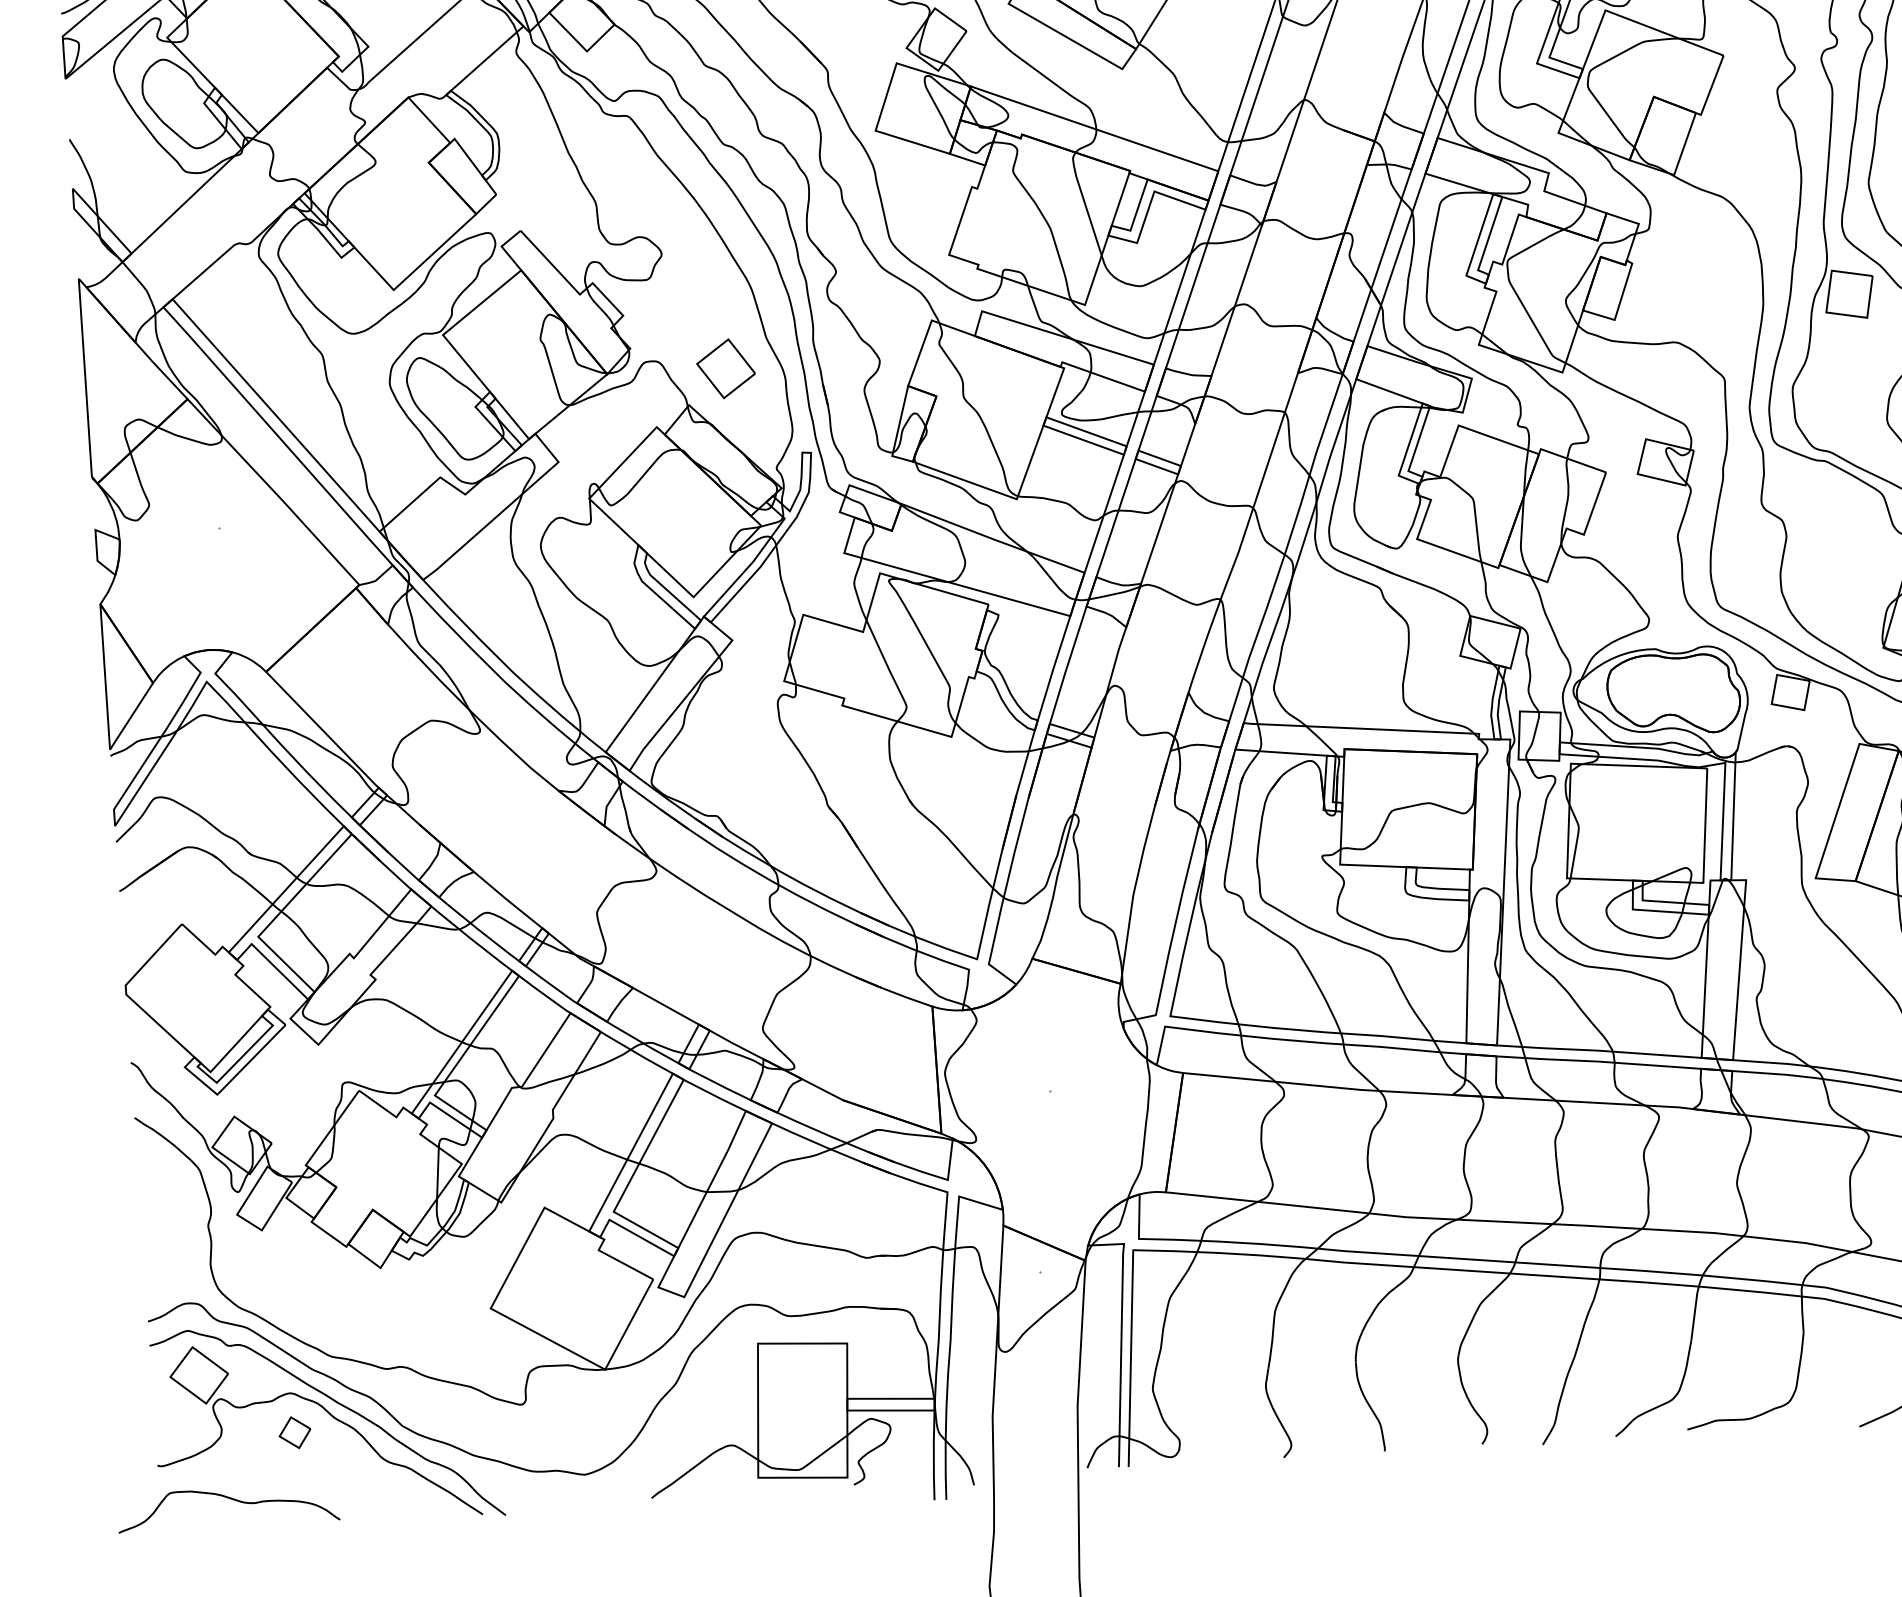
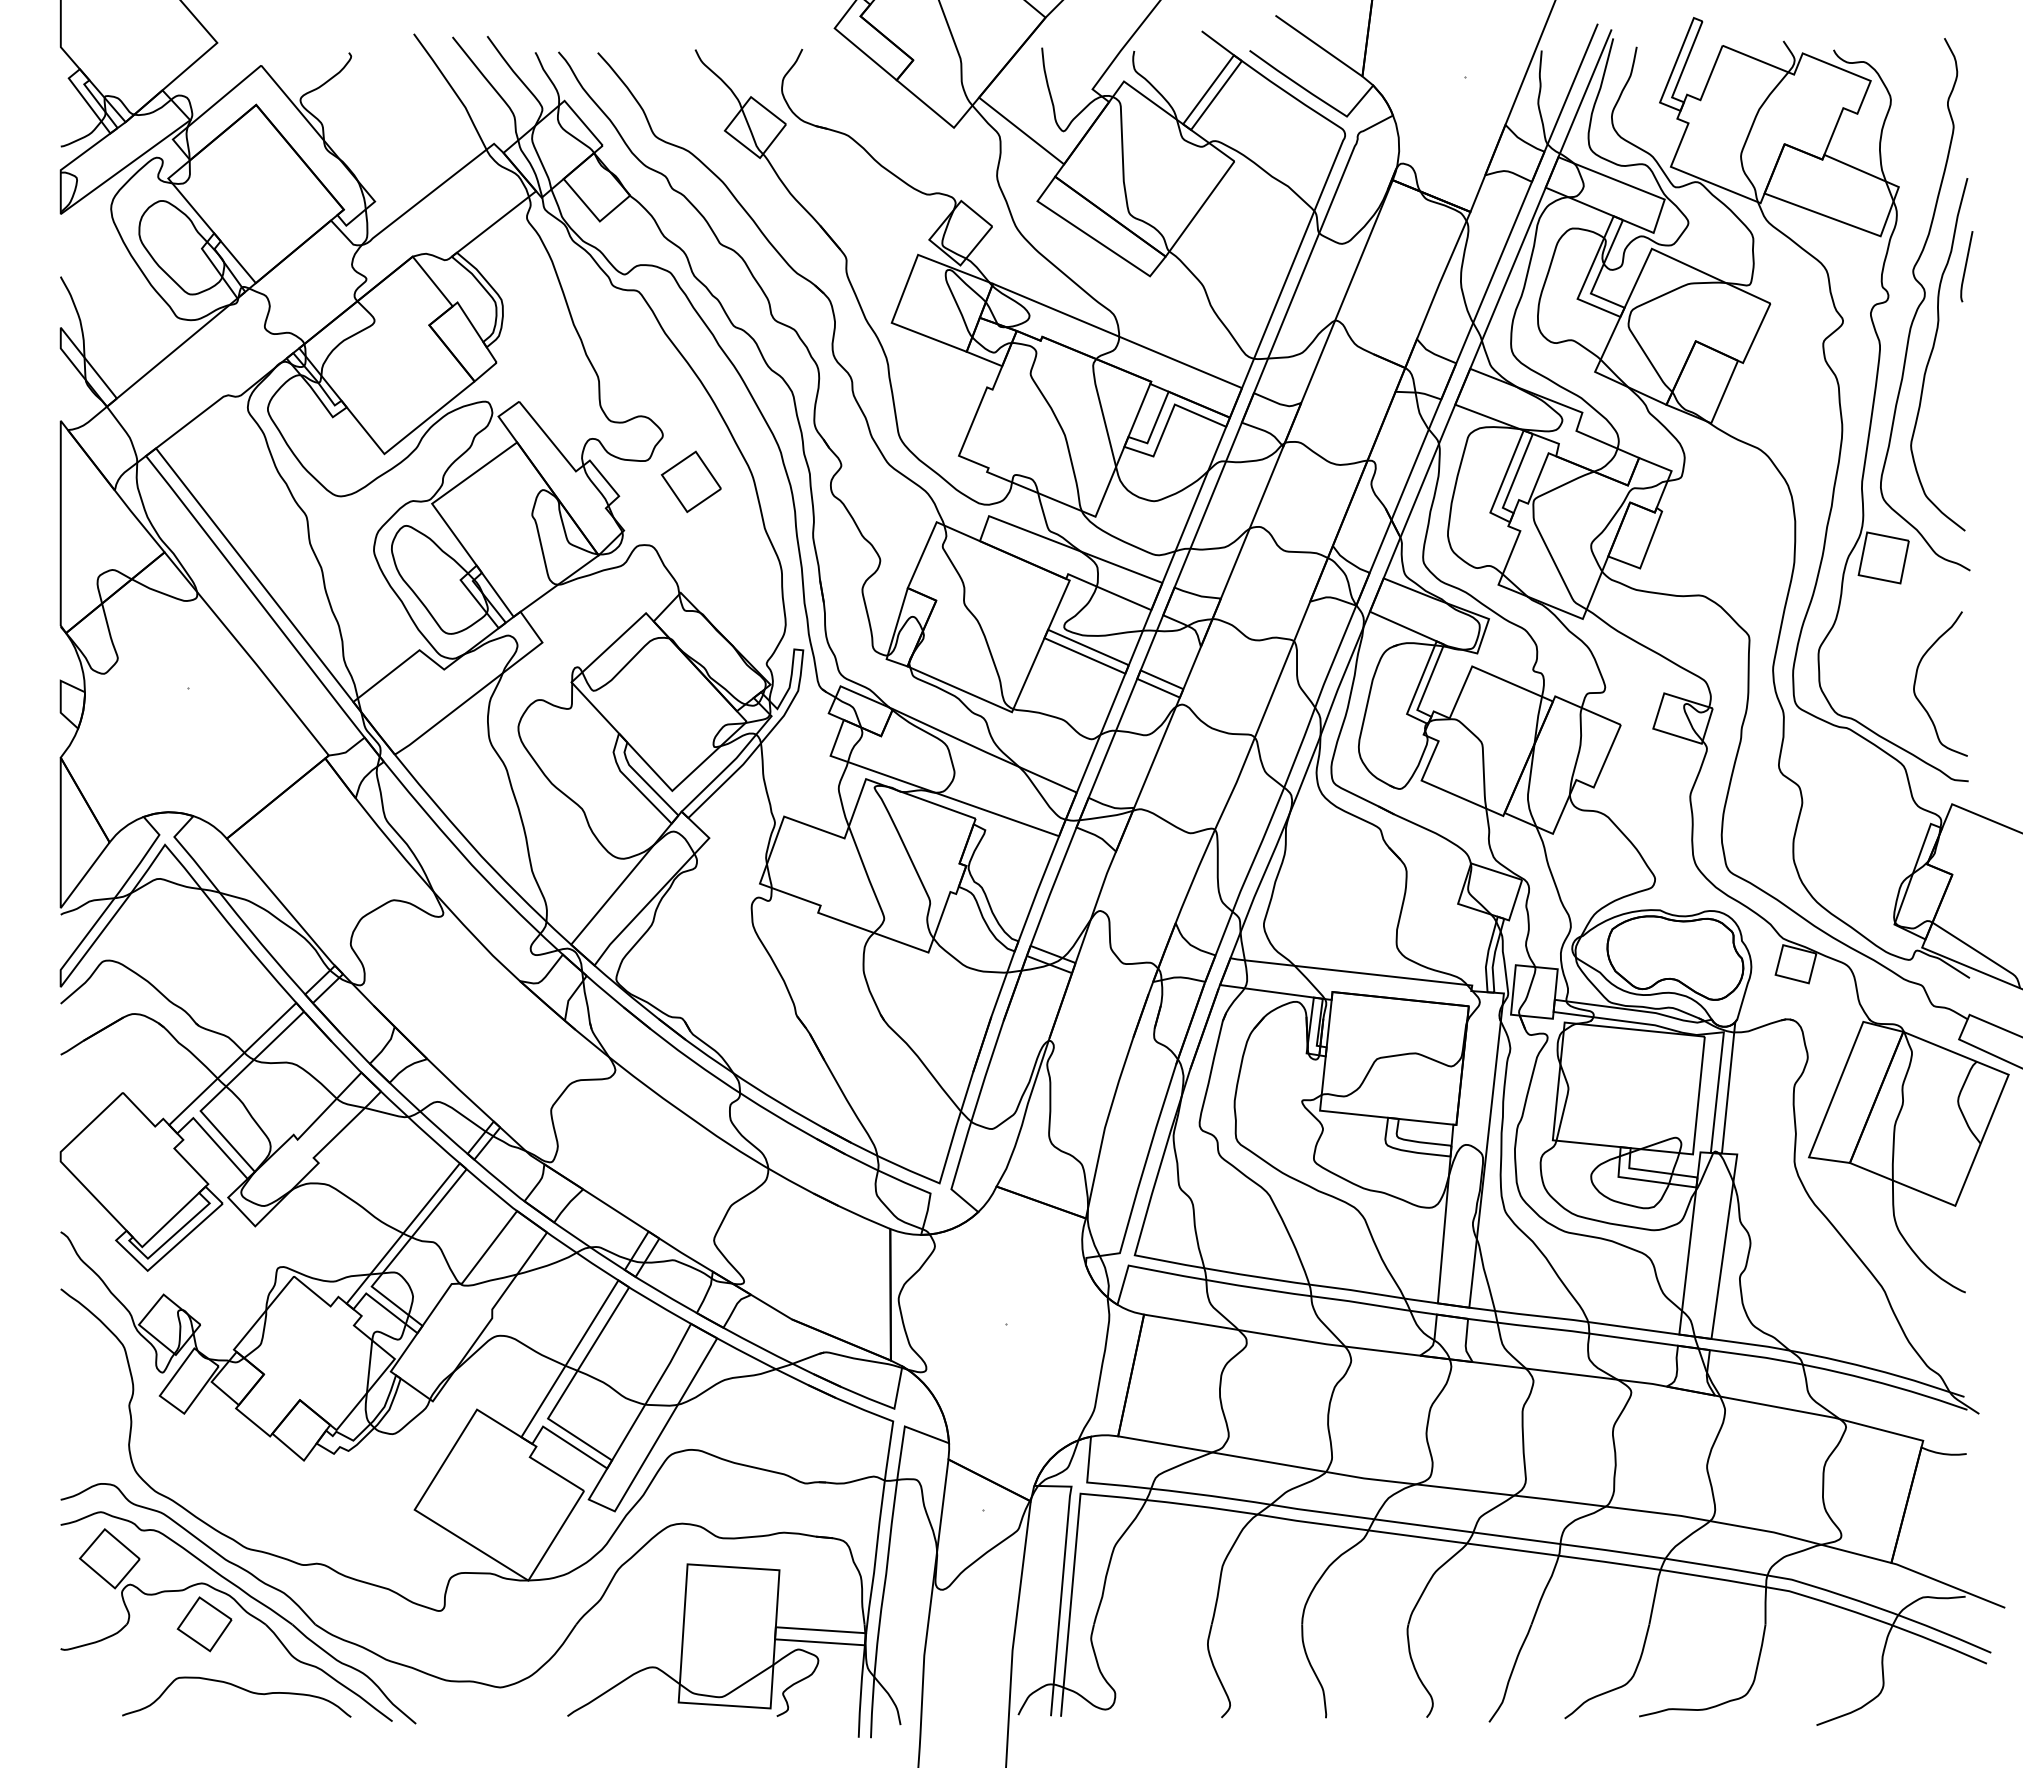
part: (725, 368) -> (690, 481), moved
part: (294, 1432) -> (204, 1624), size x1.67
curve: (229, 1499) -> (238, 1688), moved

